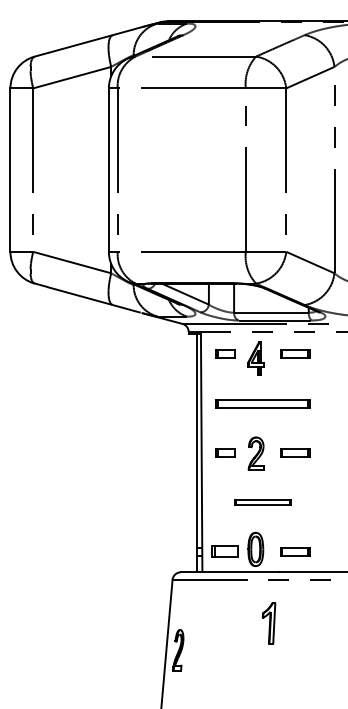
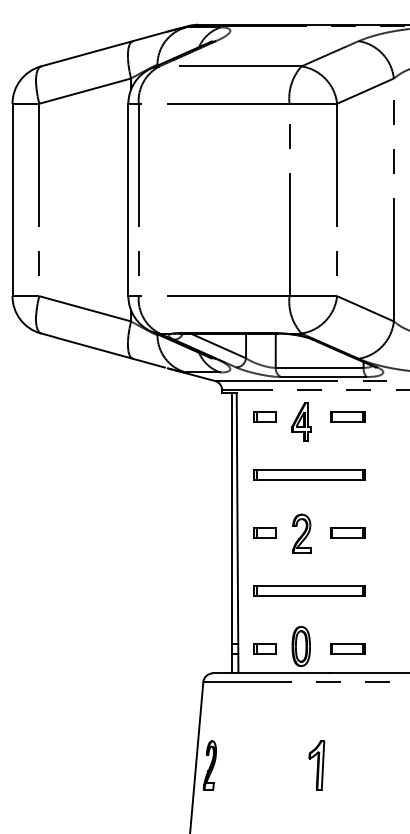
part: (262, 502) -> (309, 591), size x1.67
part: (225, 551) -> (265, 648), size x0.71
part: (268, 623) -> (316, 765), moved

